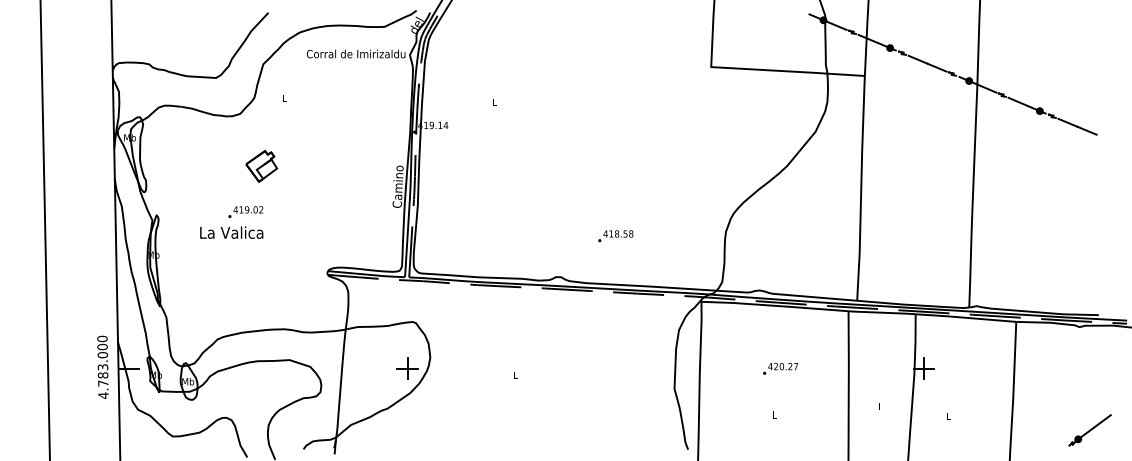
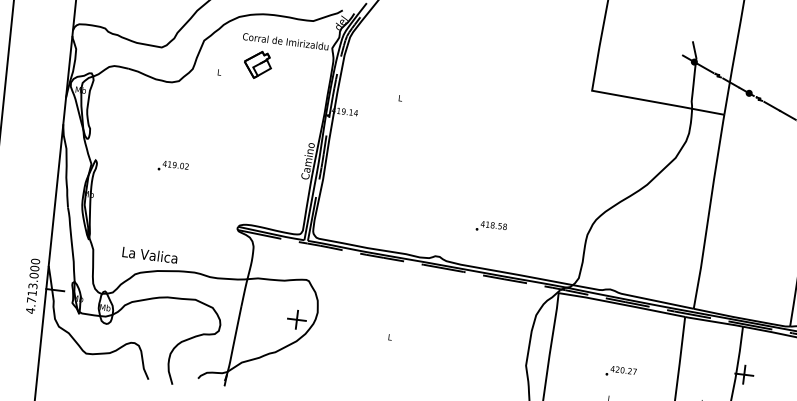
part: (261, 166) -> (257, 64), moved
text: (231, 232) -> (149, 254), moved
text: (780, 368) -> (621, 371), moved
text: (102, 375) -> (31, 293), 4.783.000 -> 4.713.000

